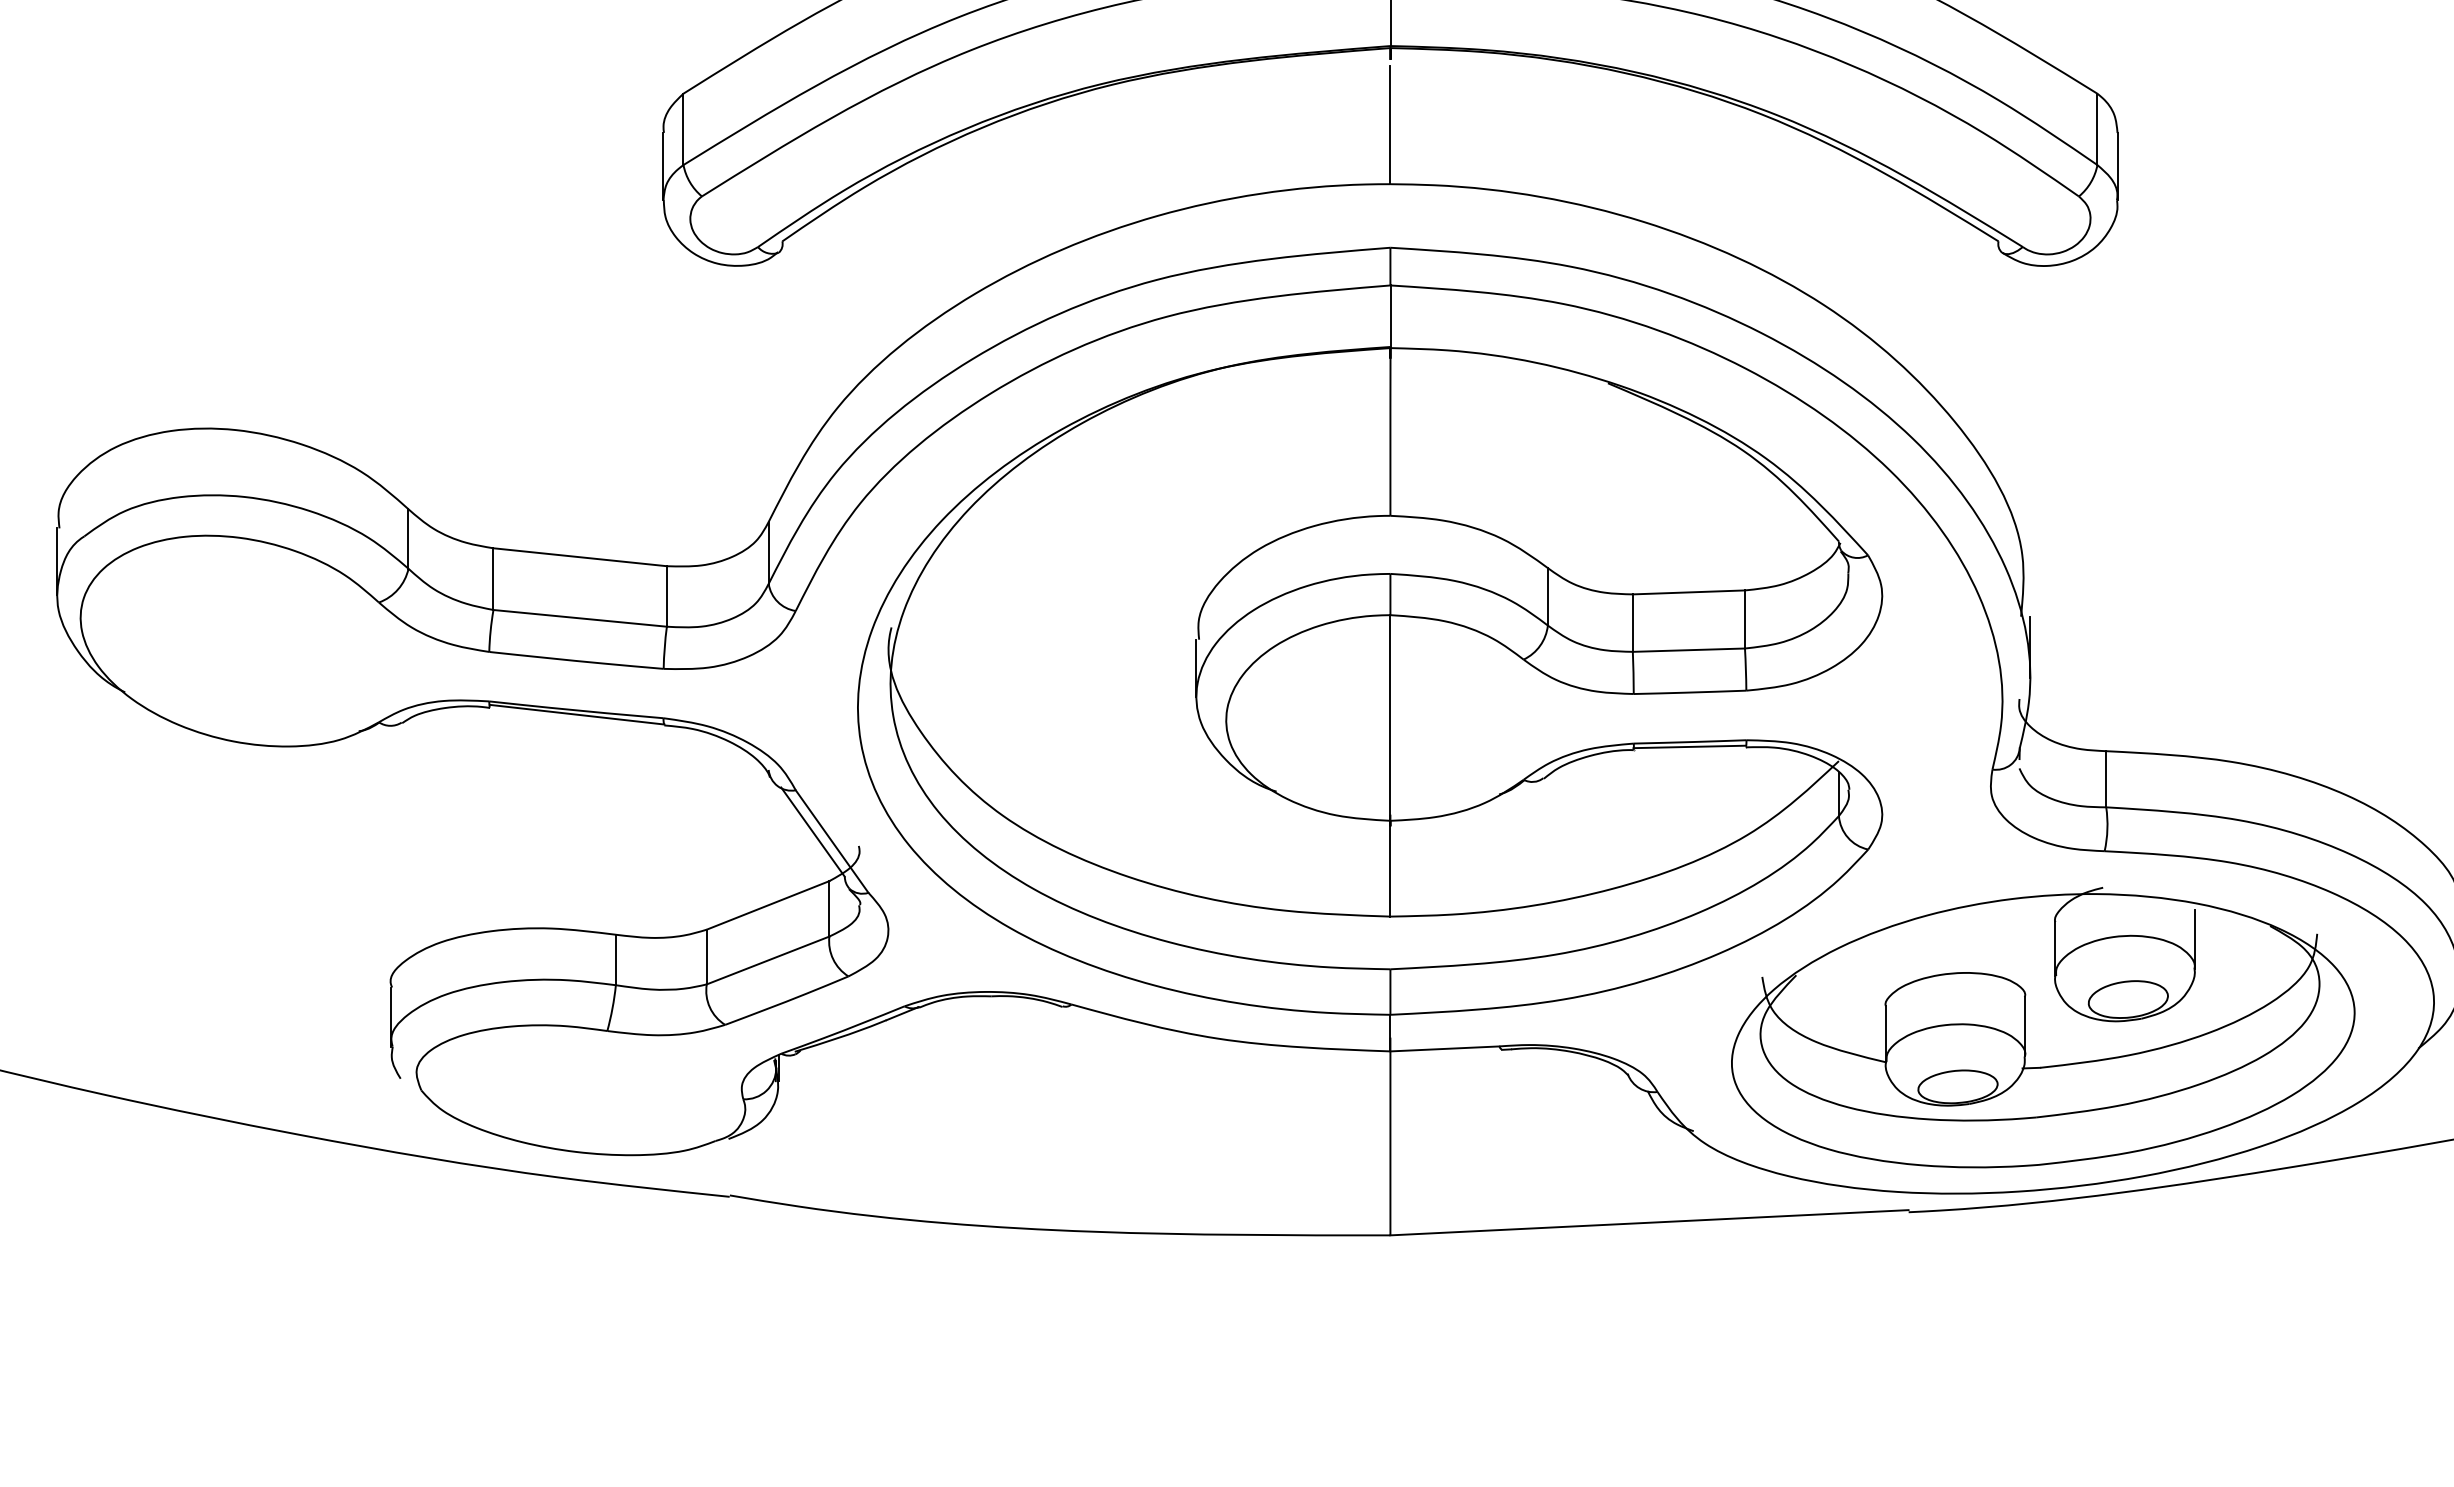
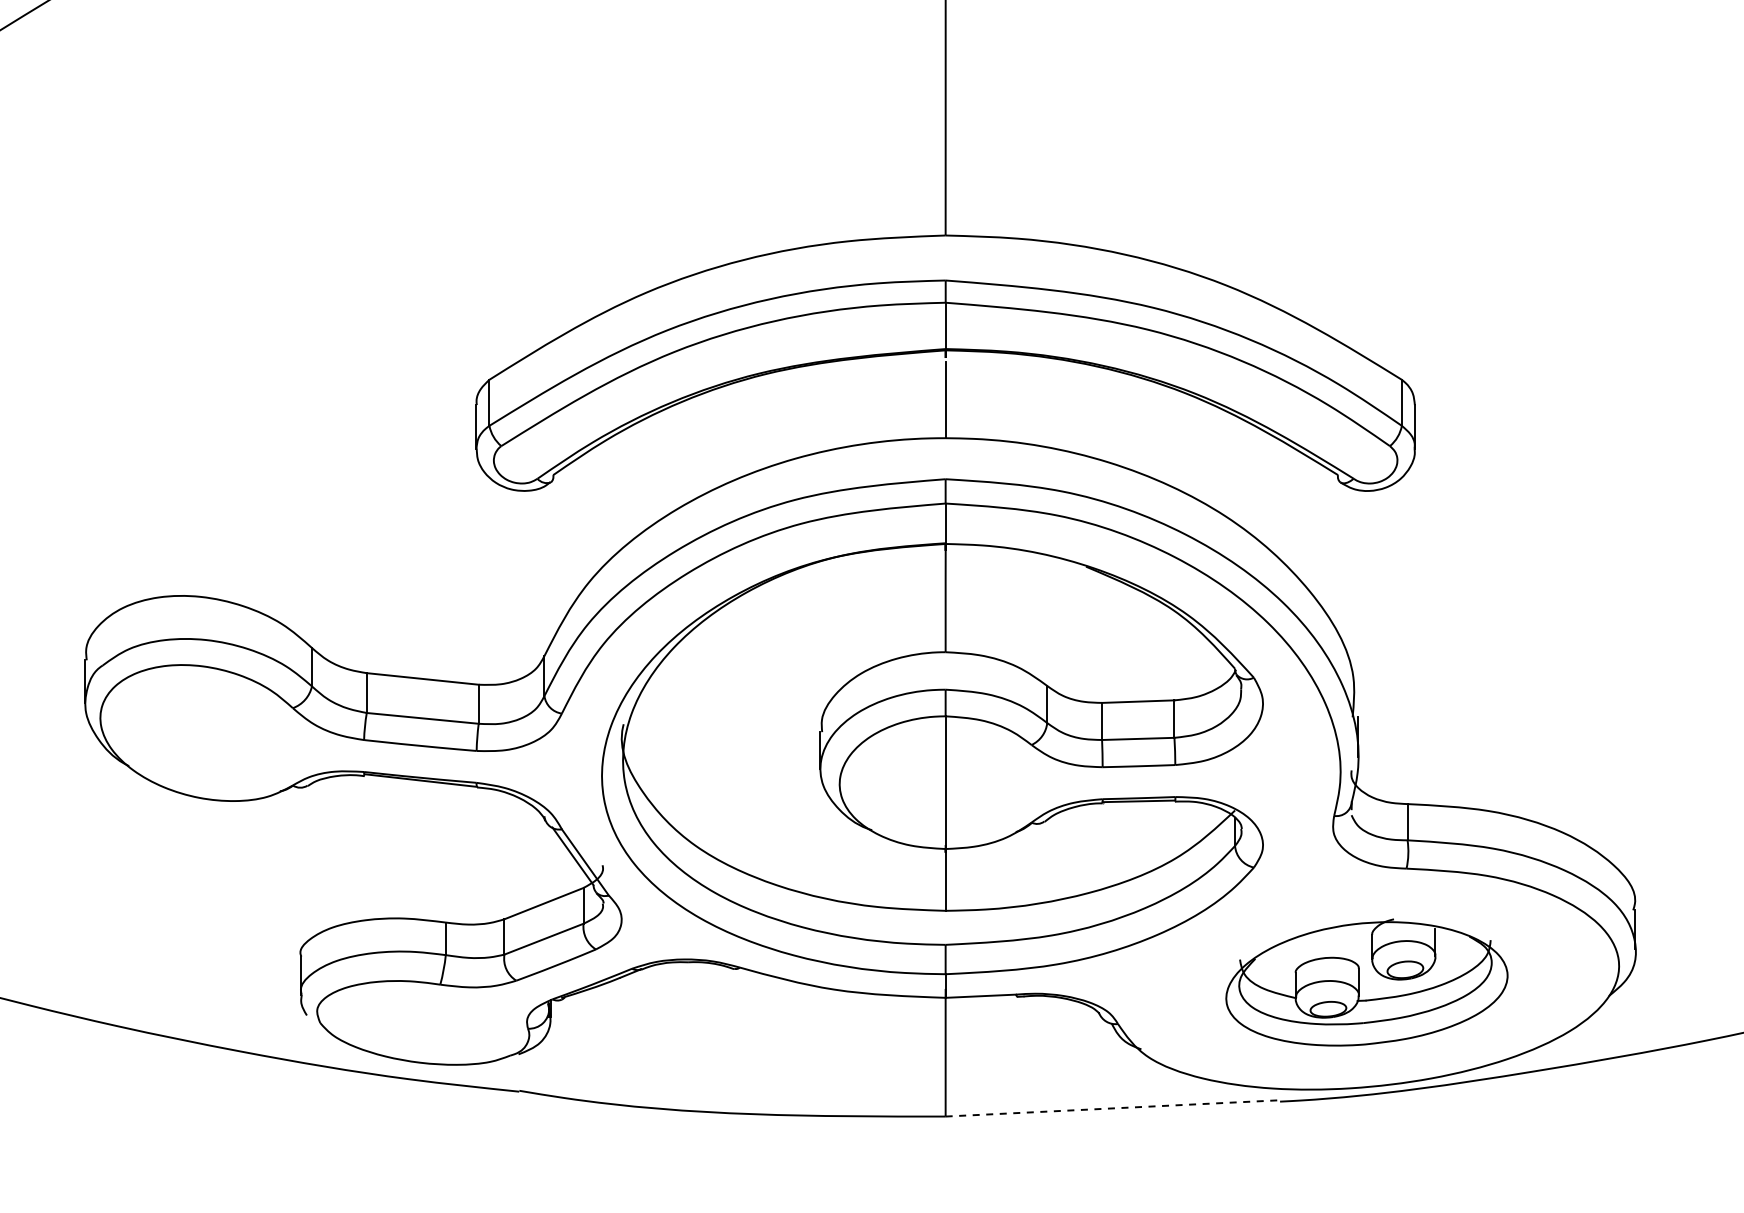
part: (2042, 1027) -> (1366, 982), size x0.7
line: (1650, 1222) -> (1113, 1108), solid -> dashed

